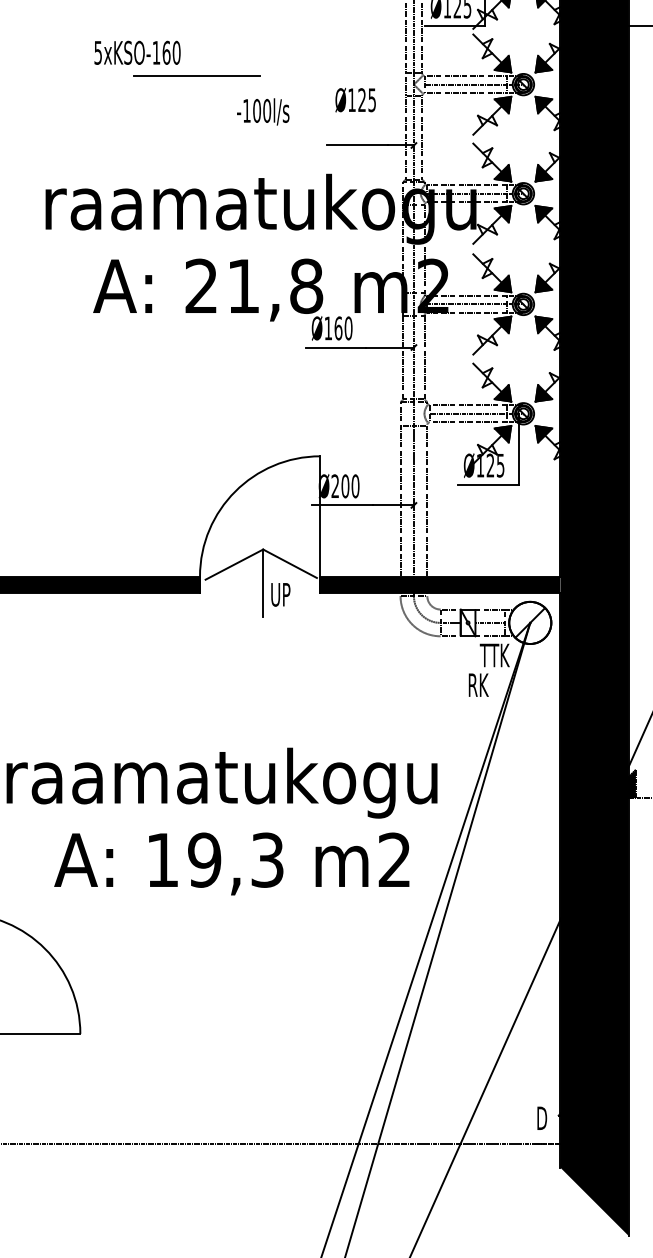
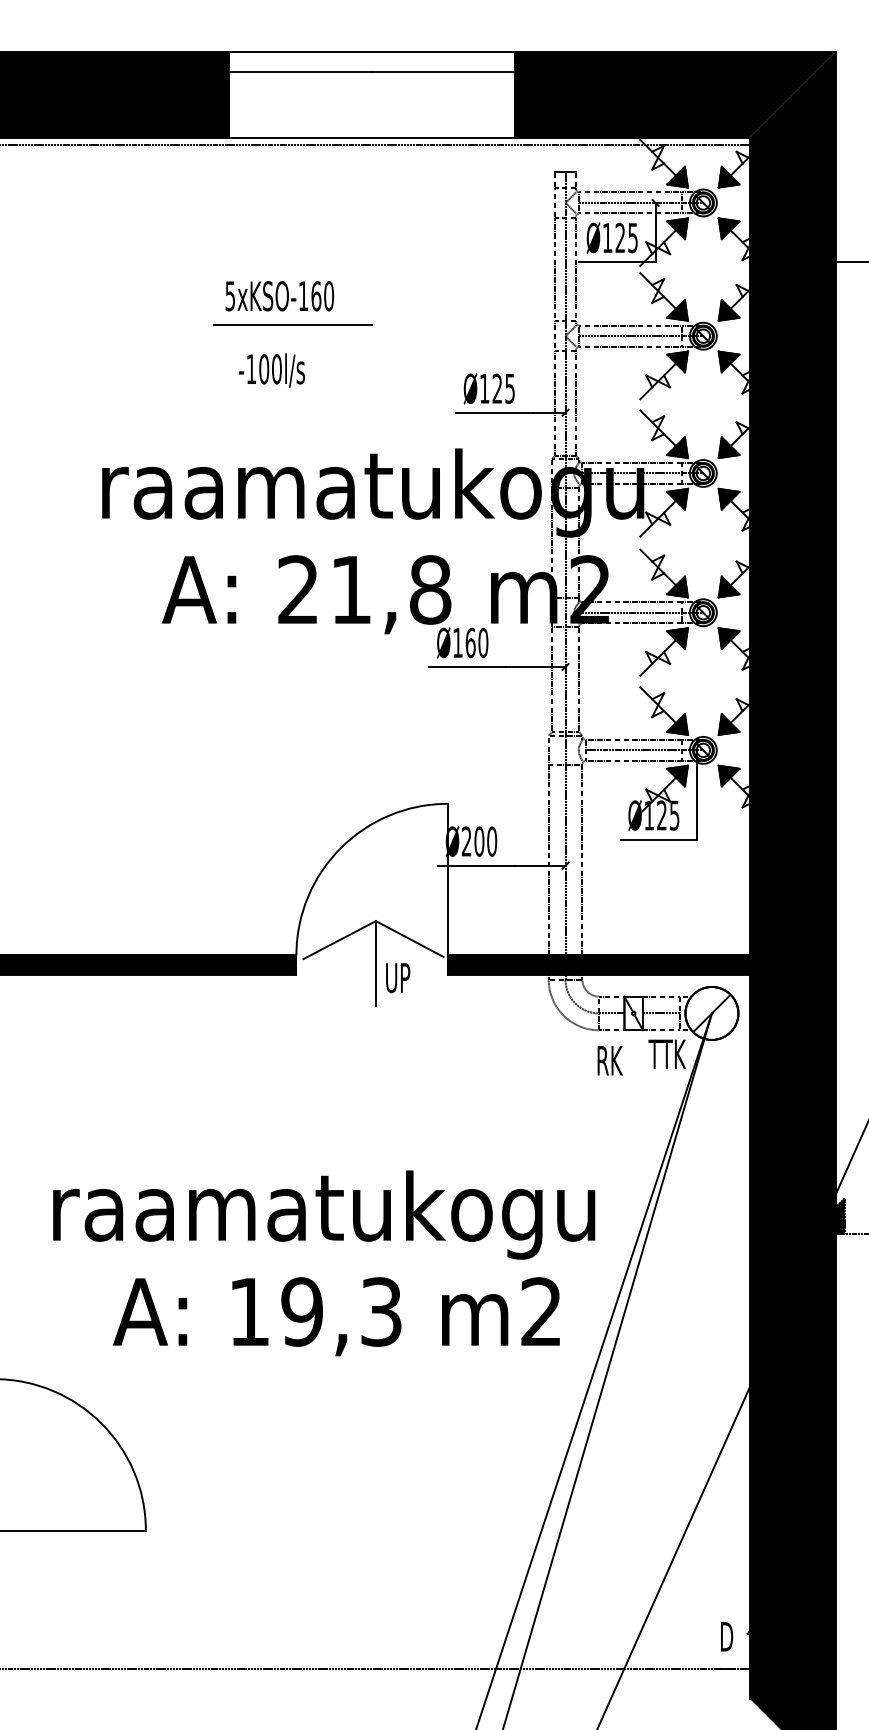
text: (137, 53) -> (279, 296), moved
text: (355, 99) -> (488, 388), moved
text: (262, 111) -> (271, 370), moved
text: (478, 684) -> (609, 1060), moved

